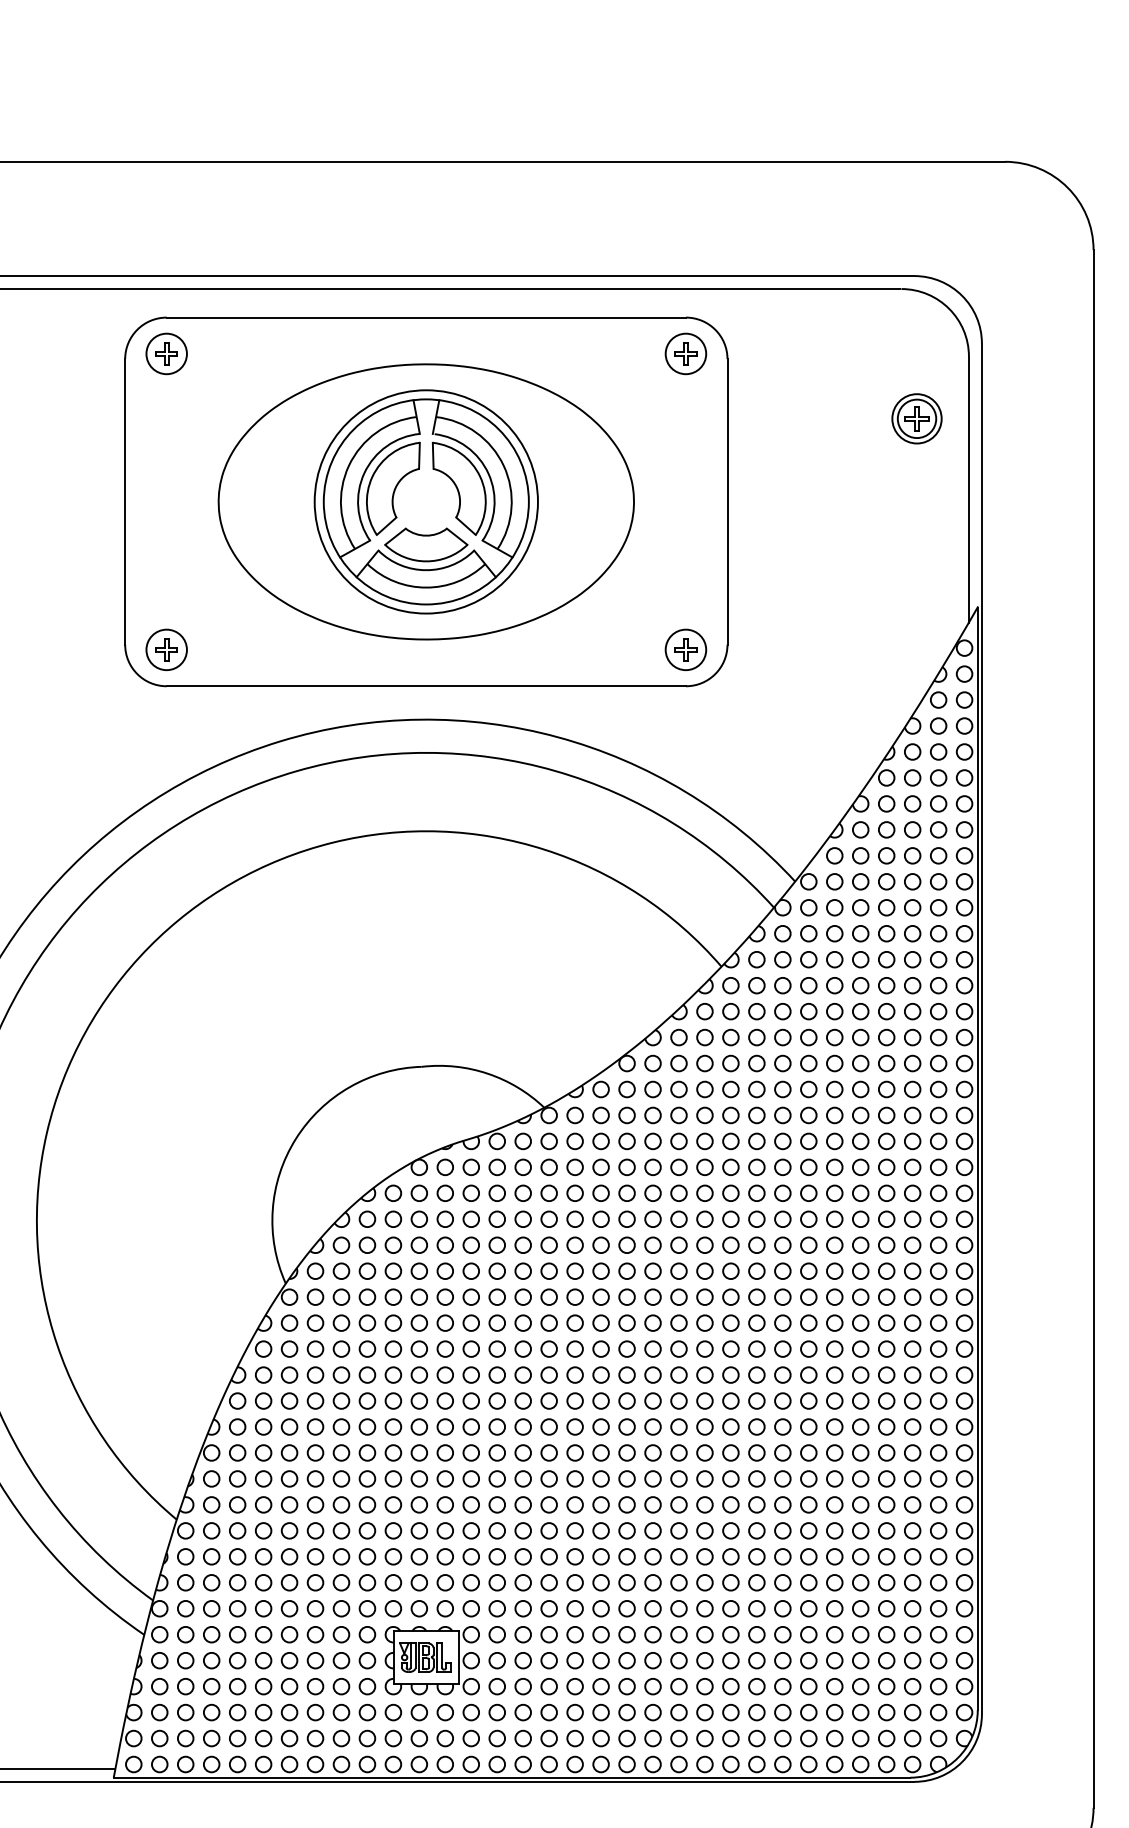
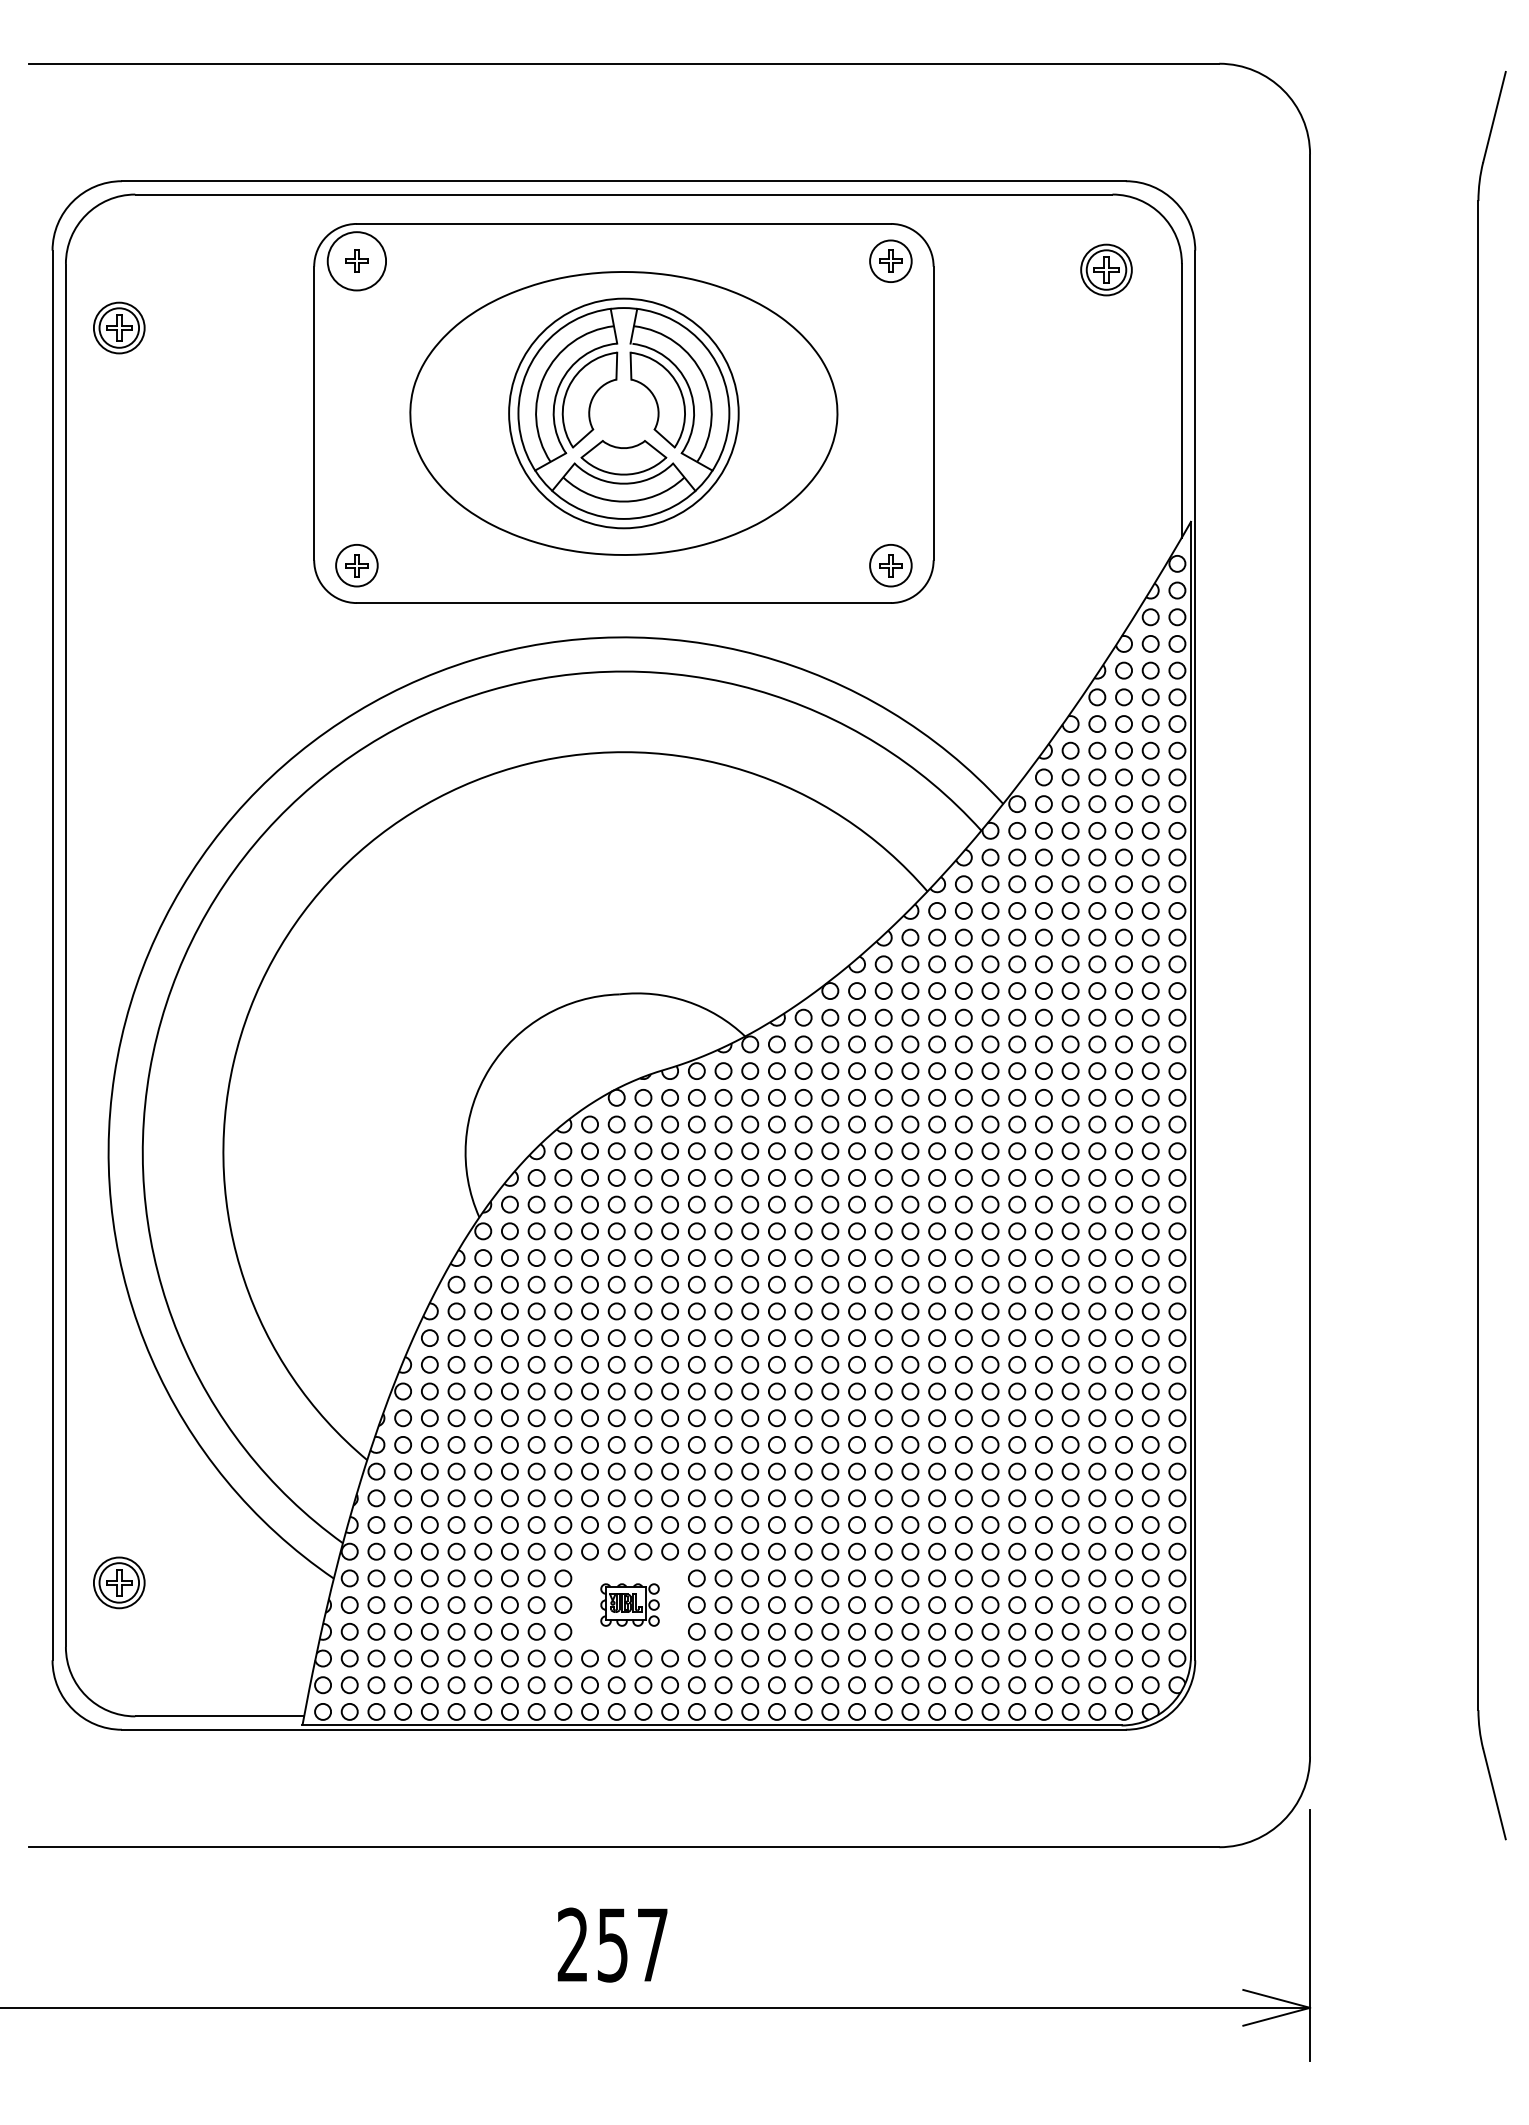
circle: (166, 354) -> (356, 261), size x1.4
part: (917, 418) -> (1106, 269), moved
part: (431, 1660) -> (629, 1604), size x0.6

